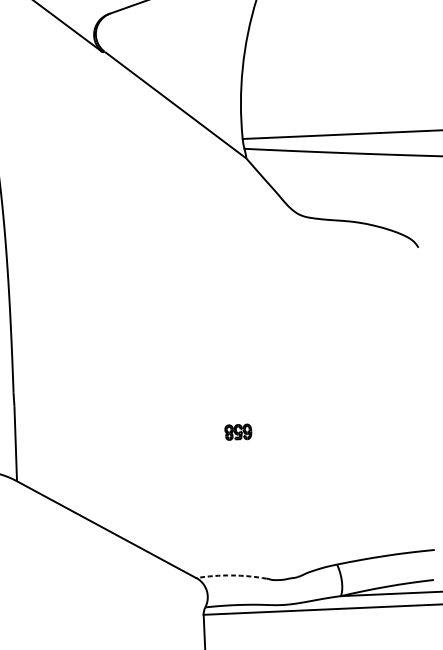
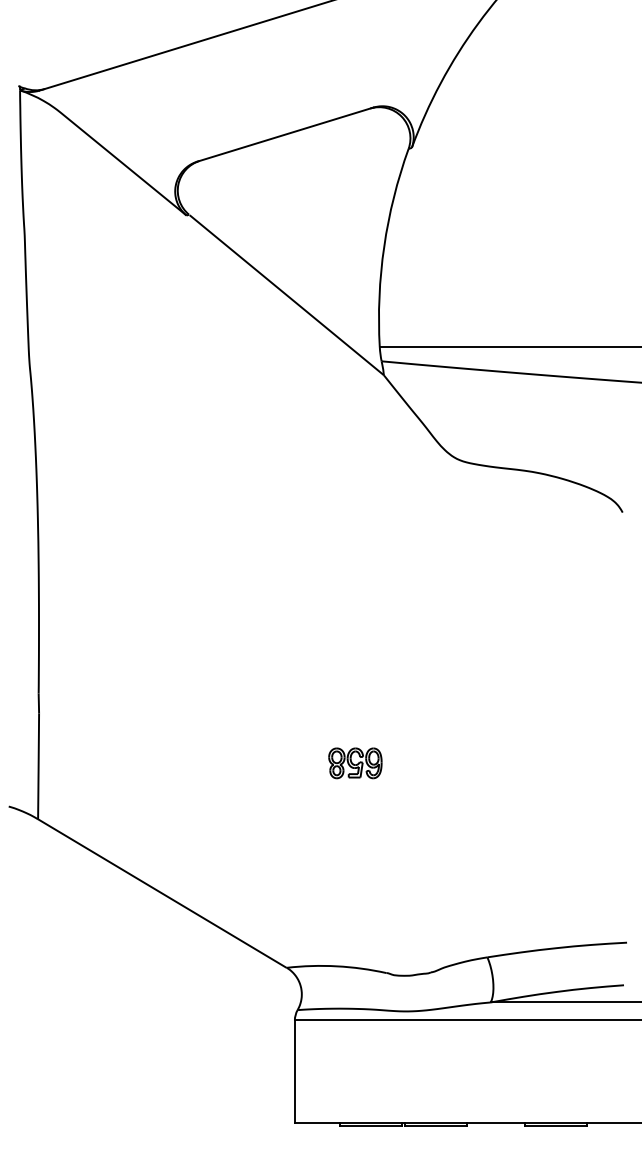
part: (238, 432) -> (355, 763), size x1.43
arc: (231, 575) -> (336, 966), dashed -> solid

